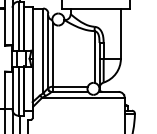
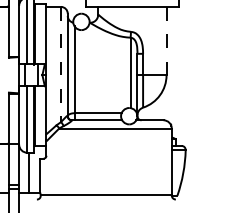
line: (120, 33) -> (166, 41), solid -> dashed
line: (42, 50) -> (60, 64), solid -> dashed

